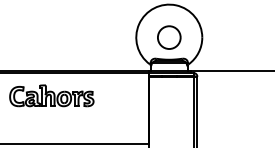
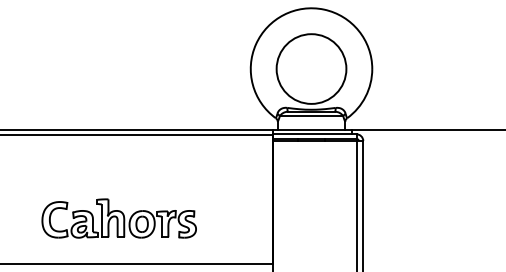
circle: (169, 37) -> (311, 68), size x1.67
part: (51, 95) -> (118, 217), moved

